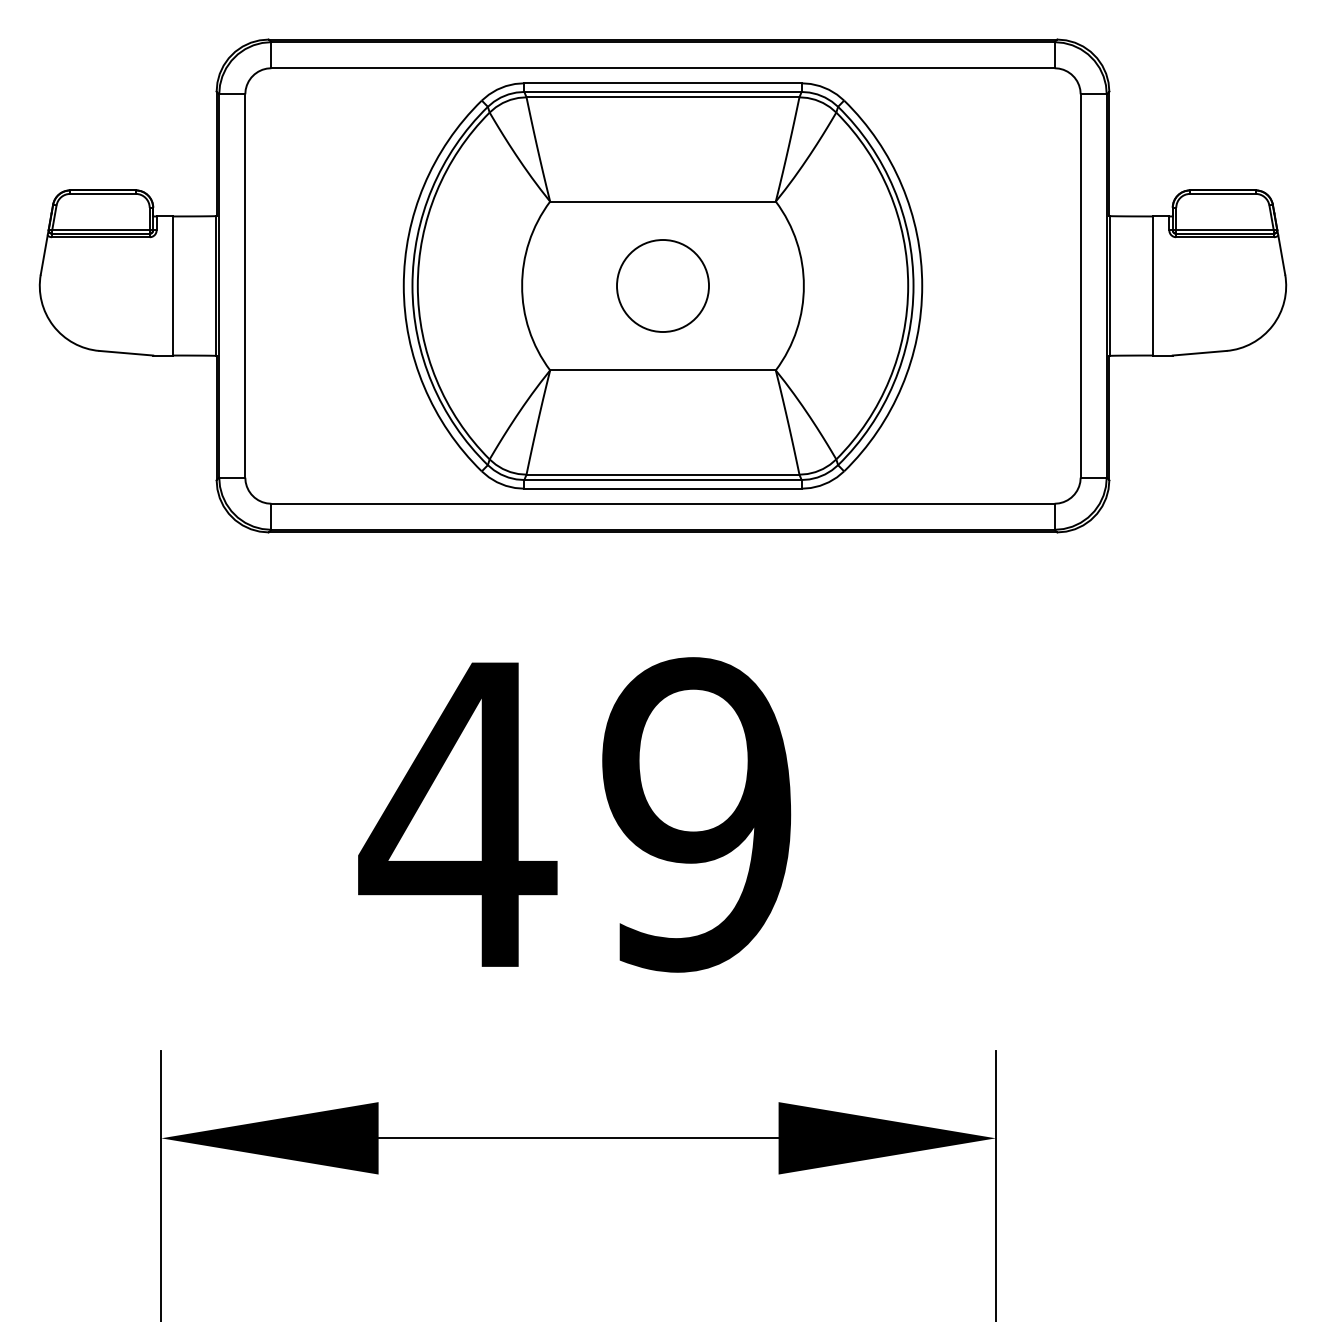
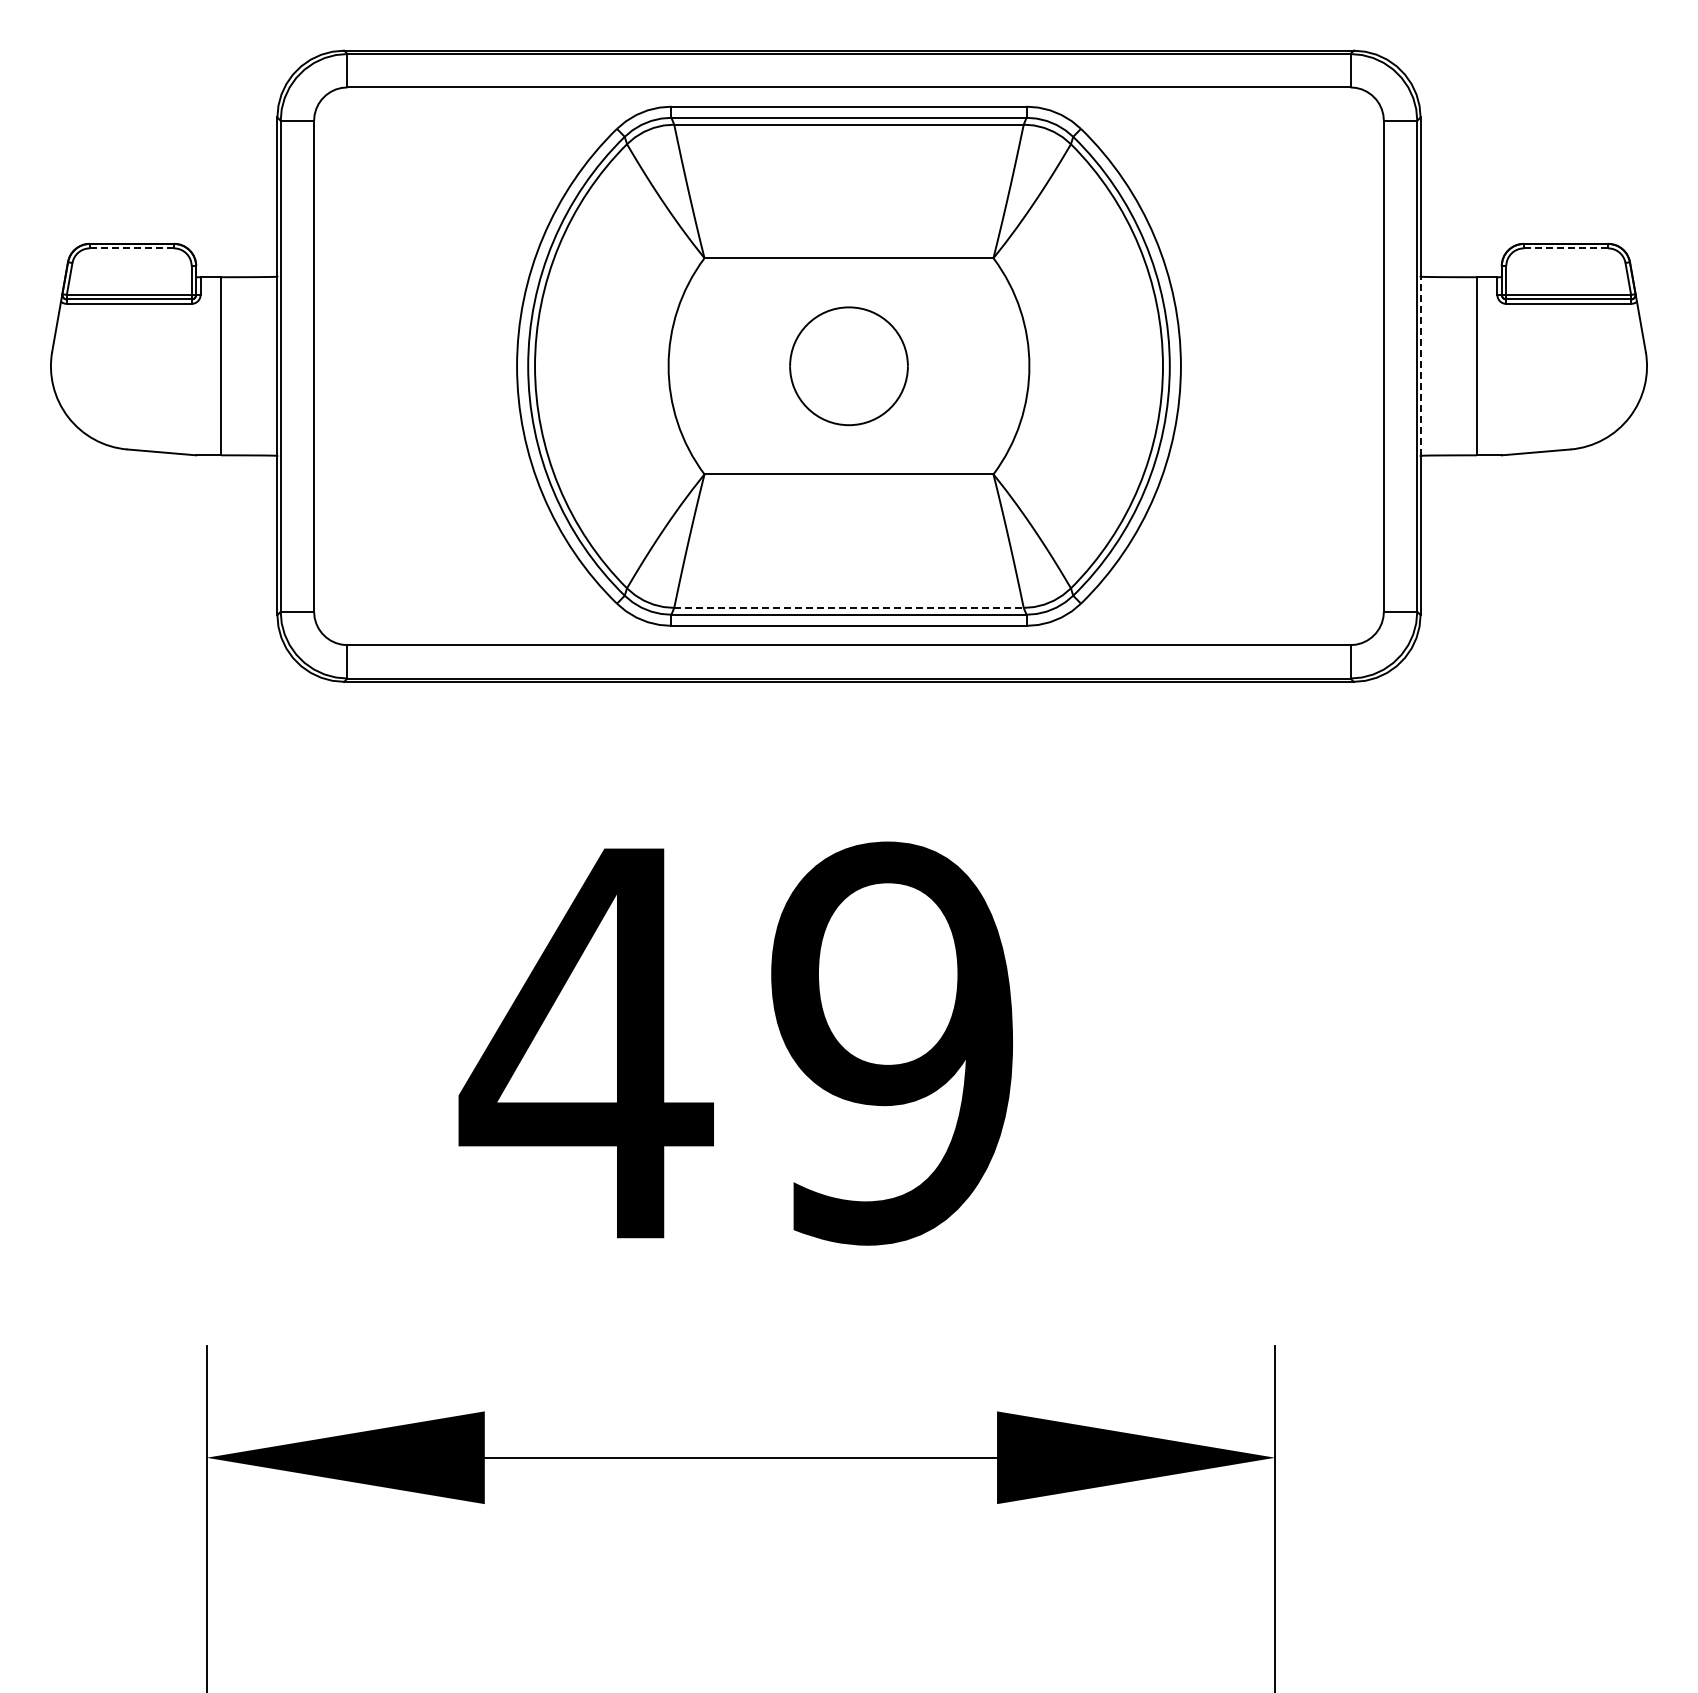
line: (102, 194) -> (131, 248), solid -> dashed
line: (1222, 194) -> (1565, 248), solid -> dashed
line: (1110, 286) -> (1421, 366), solid -> dashed
line: (662, 474) -> (848, 607), solid -> dashed

